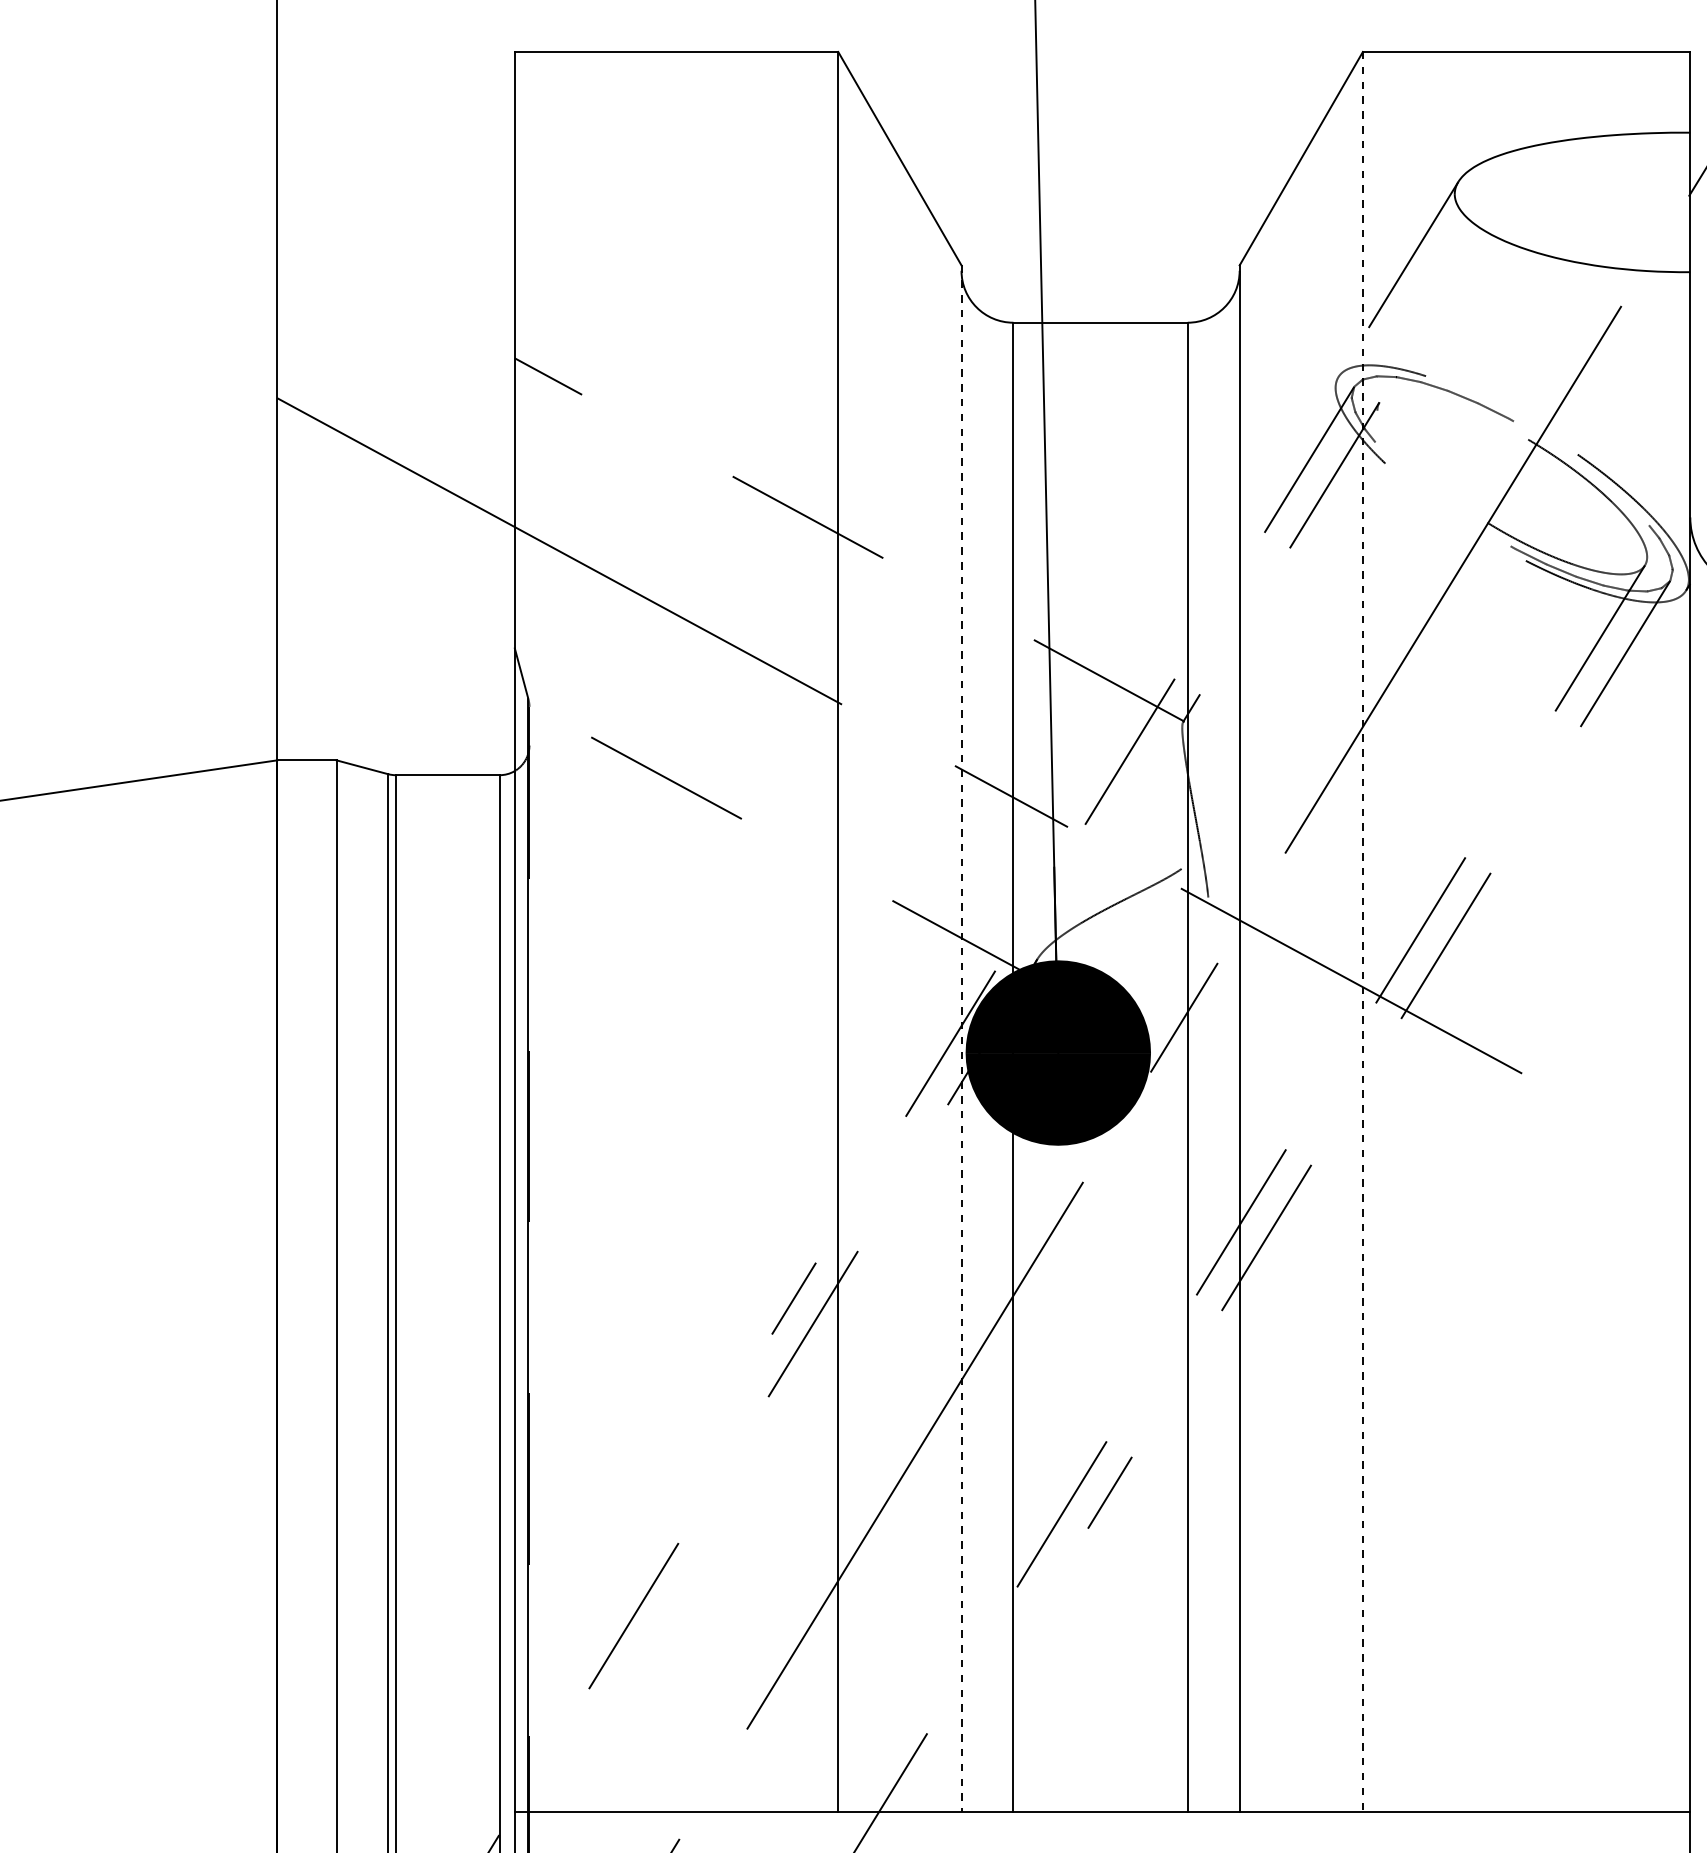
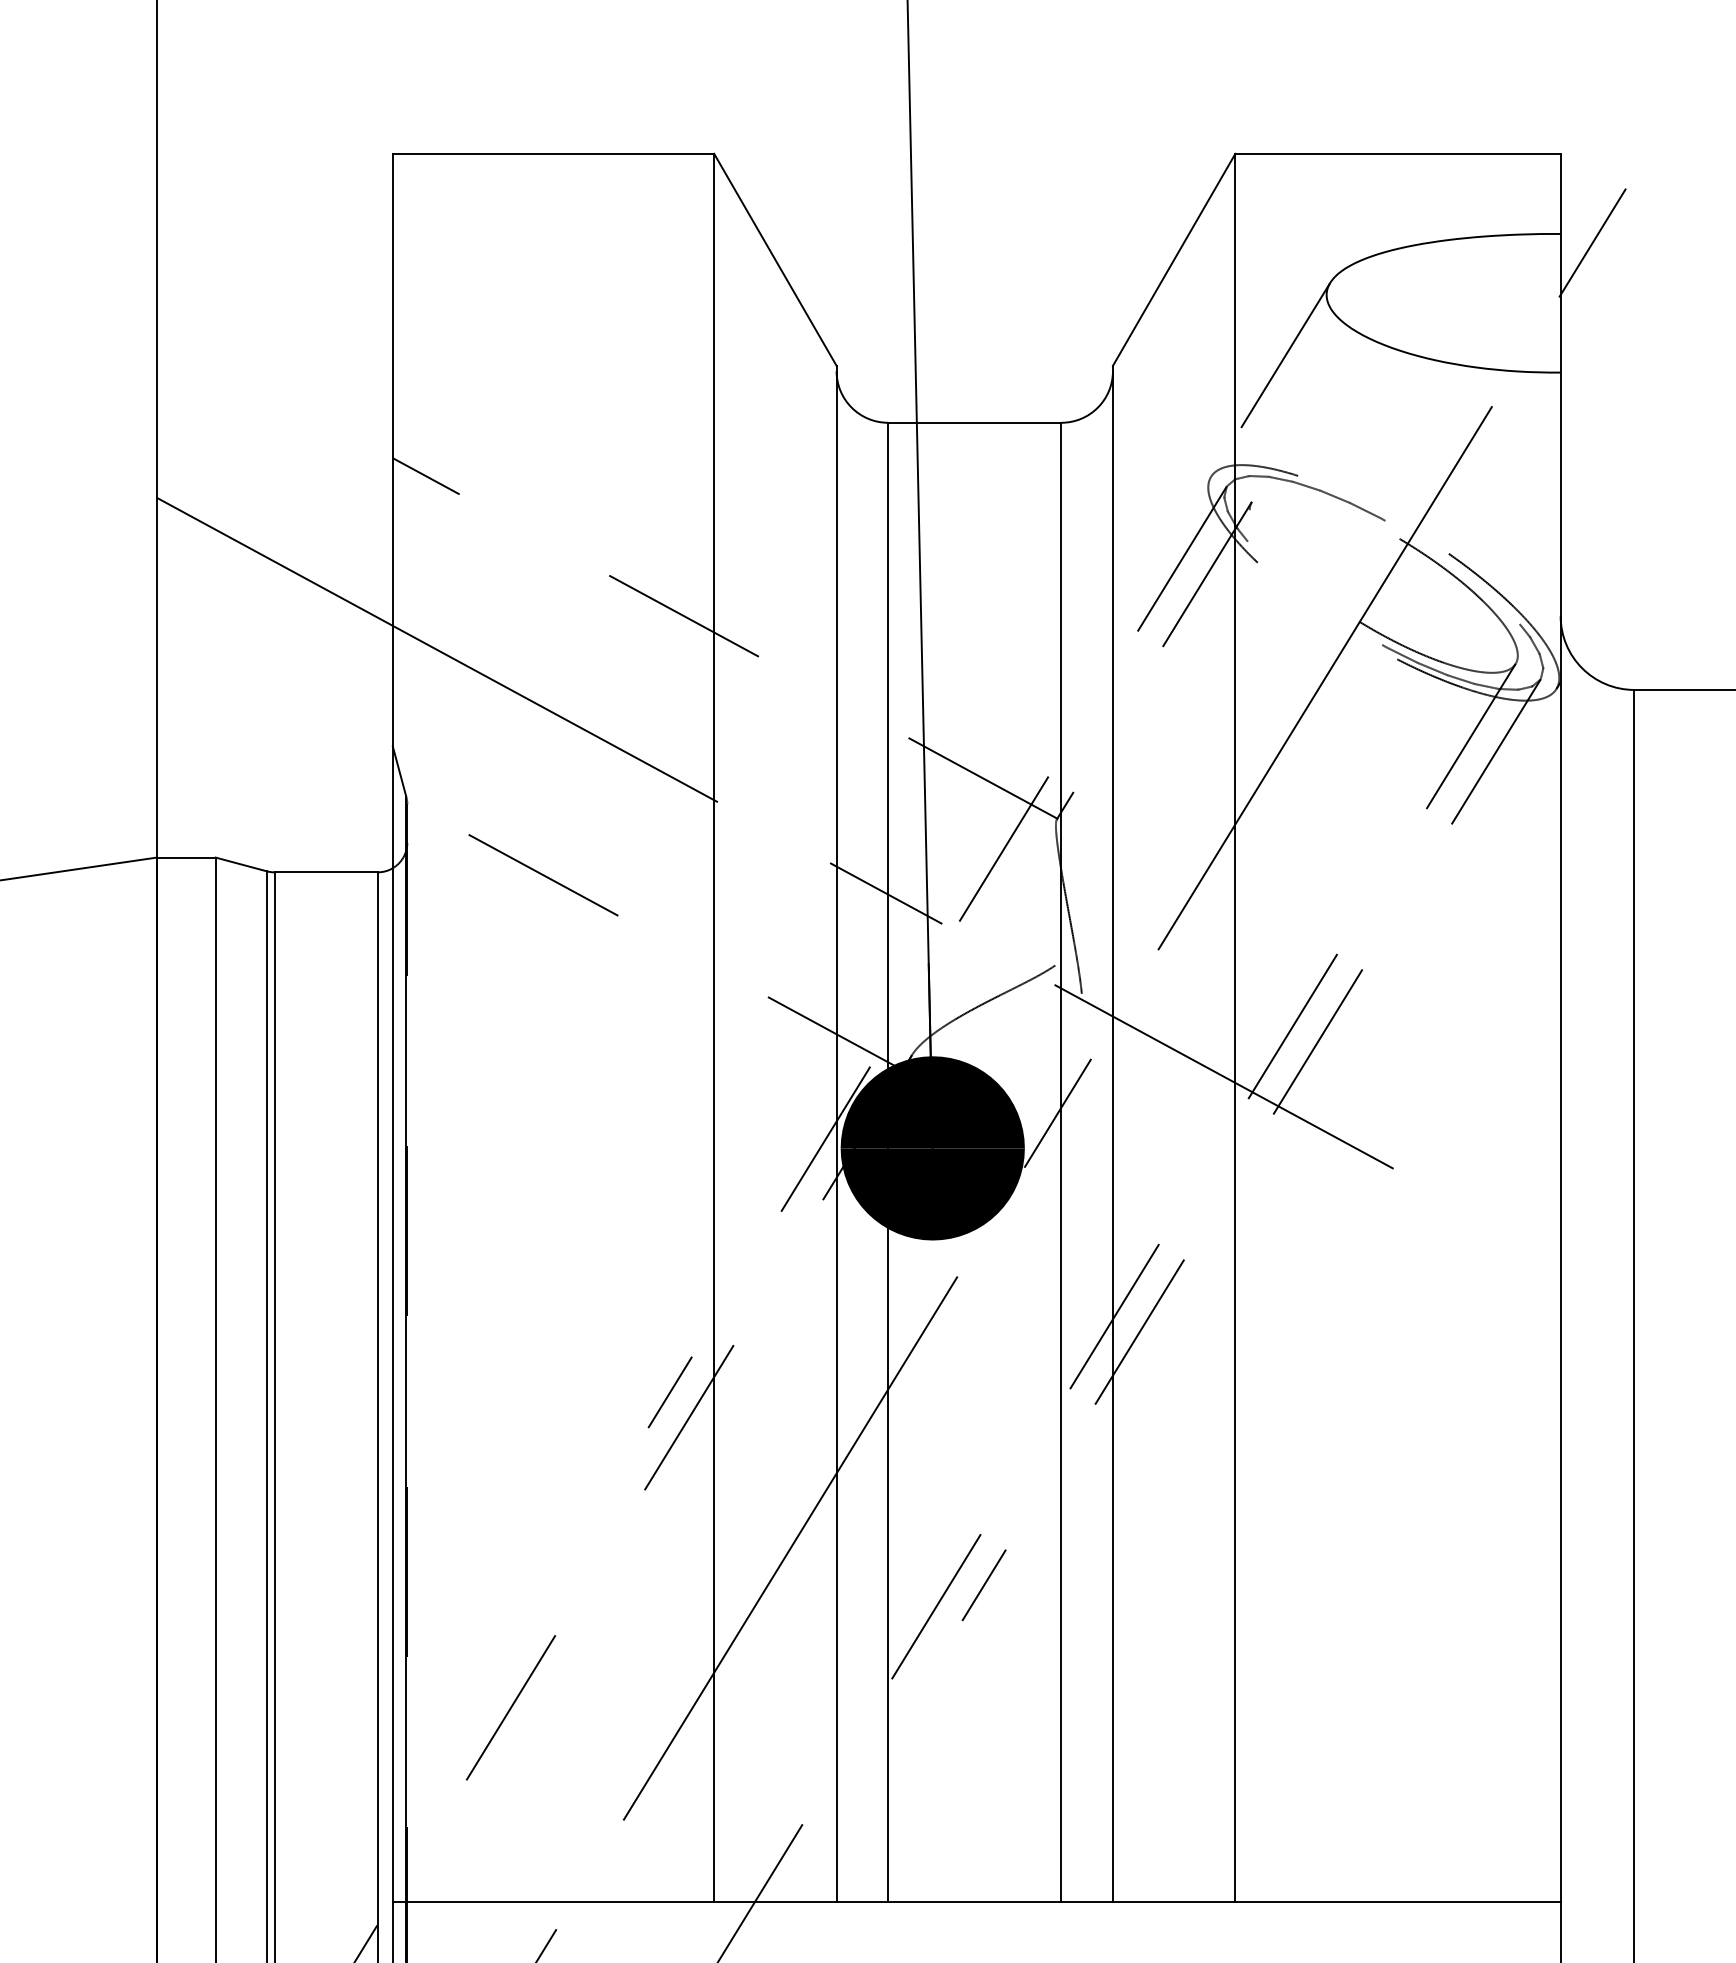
line: (1363, 932) -> (1235, 1028), dashed -> solid
line: (961, 1039) -> (836, 1134), dashed -> solid

